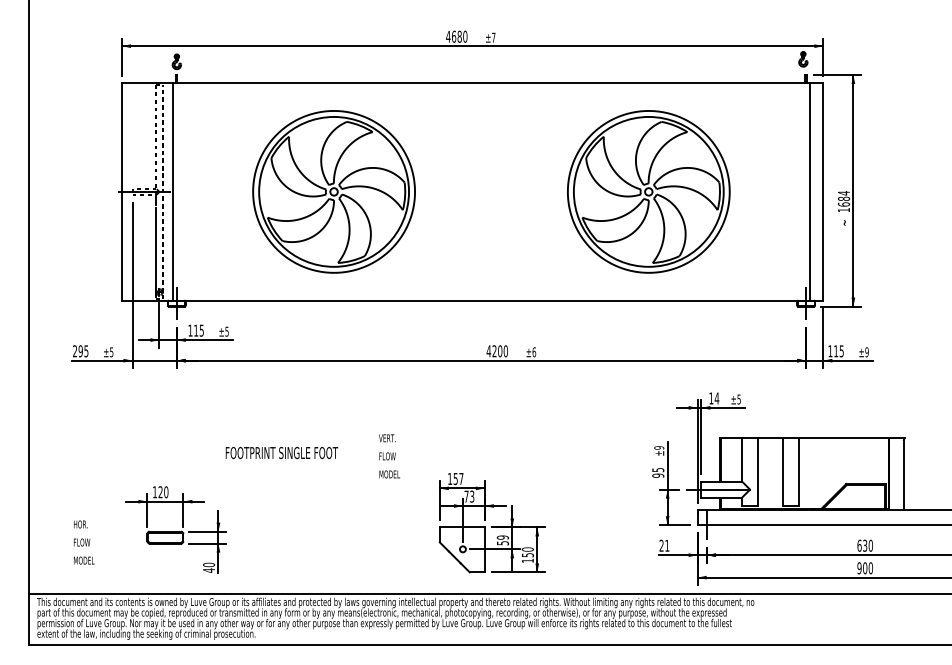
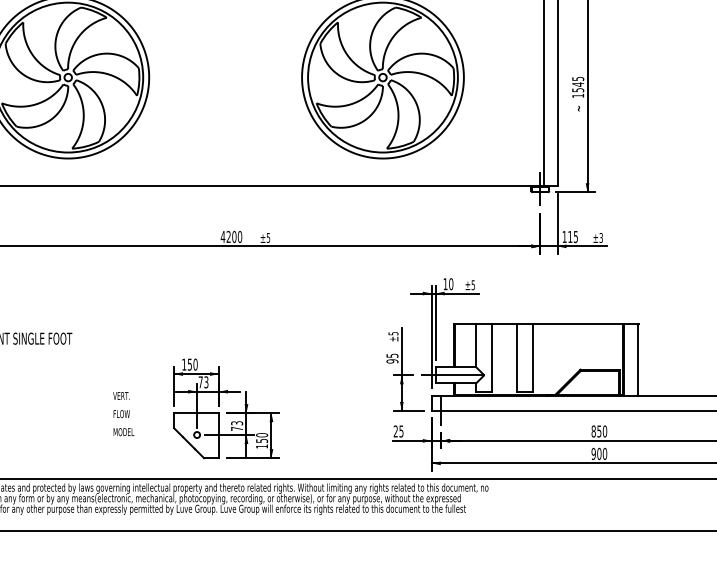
text: (844, 198) -> (578, 84), 1684 -> 1545
text: (866, 351) -> (600, 237), ±9 -> ±3
text: (534, 352) -> (268, 238), ±6 -> ±5
text: (716, 398) -> (450, 284), 14 -> 10
text: (658, 447) -> (392, 333), ±9 -> ±5
text: (389, 456) -> (123, 414), moved
text: (461, 478) -> (195, 364), 157 -> 150
text: (502, 540) -> (236, 426), 59 -> 73
text: (667, 545) -> (401, 431), 21 -> 25
text: (862, 545) -> (596, 431), 630 -> 850

